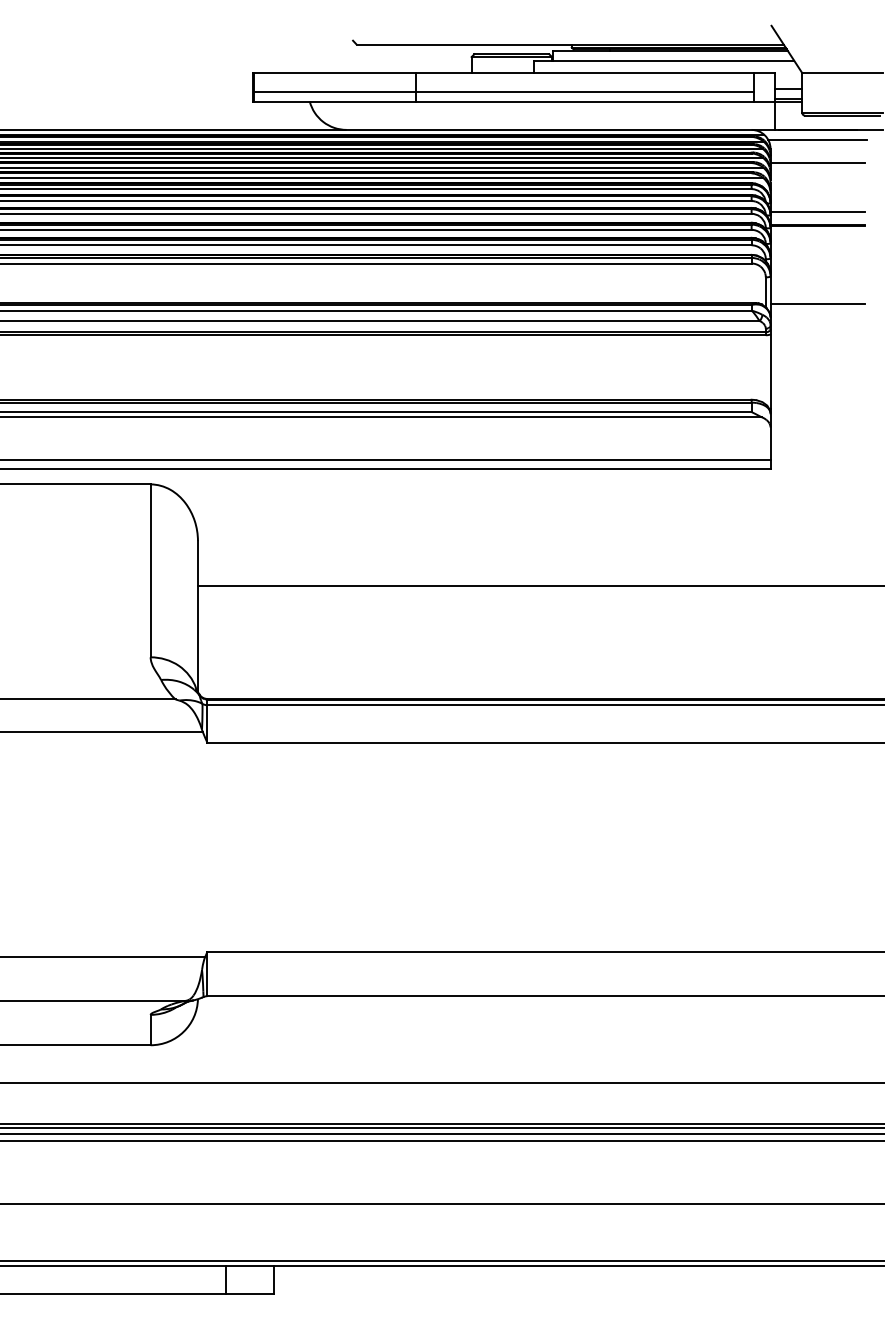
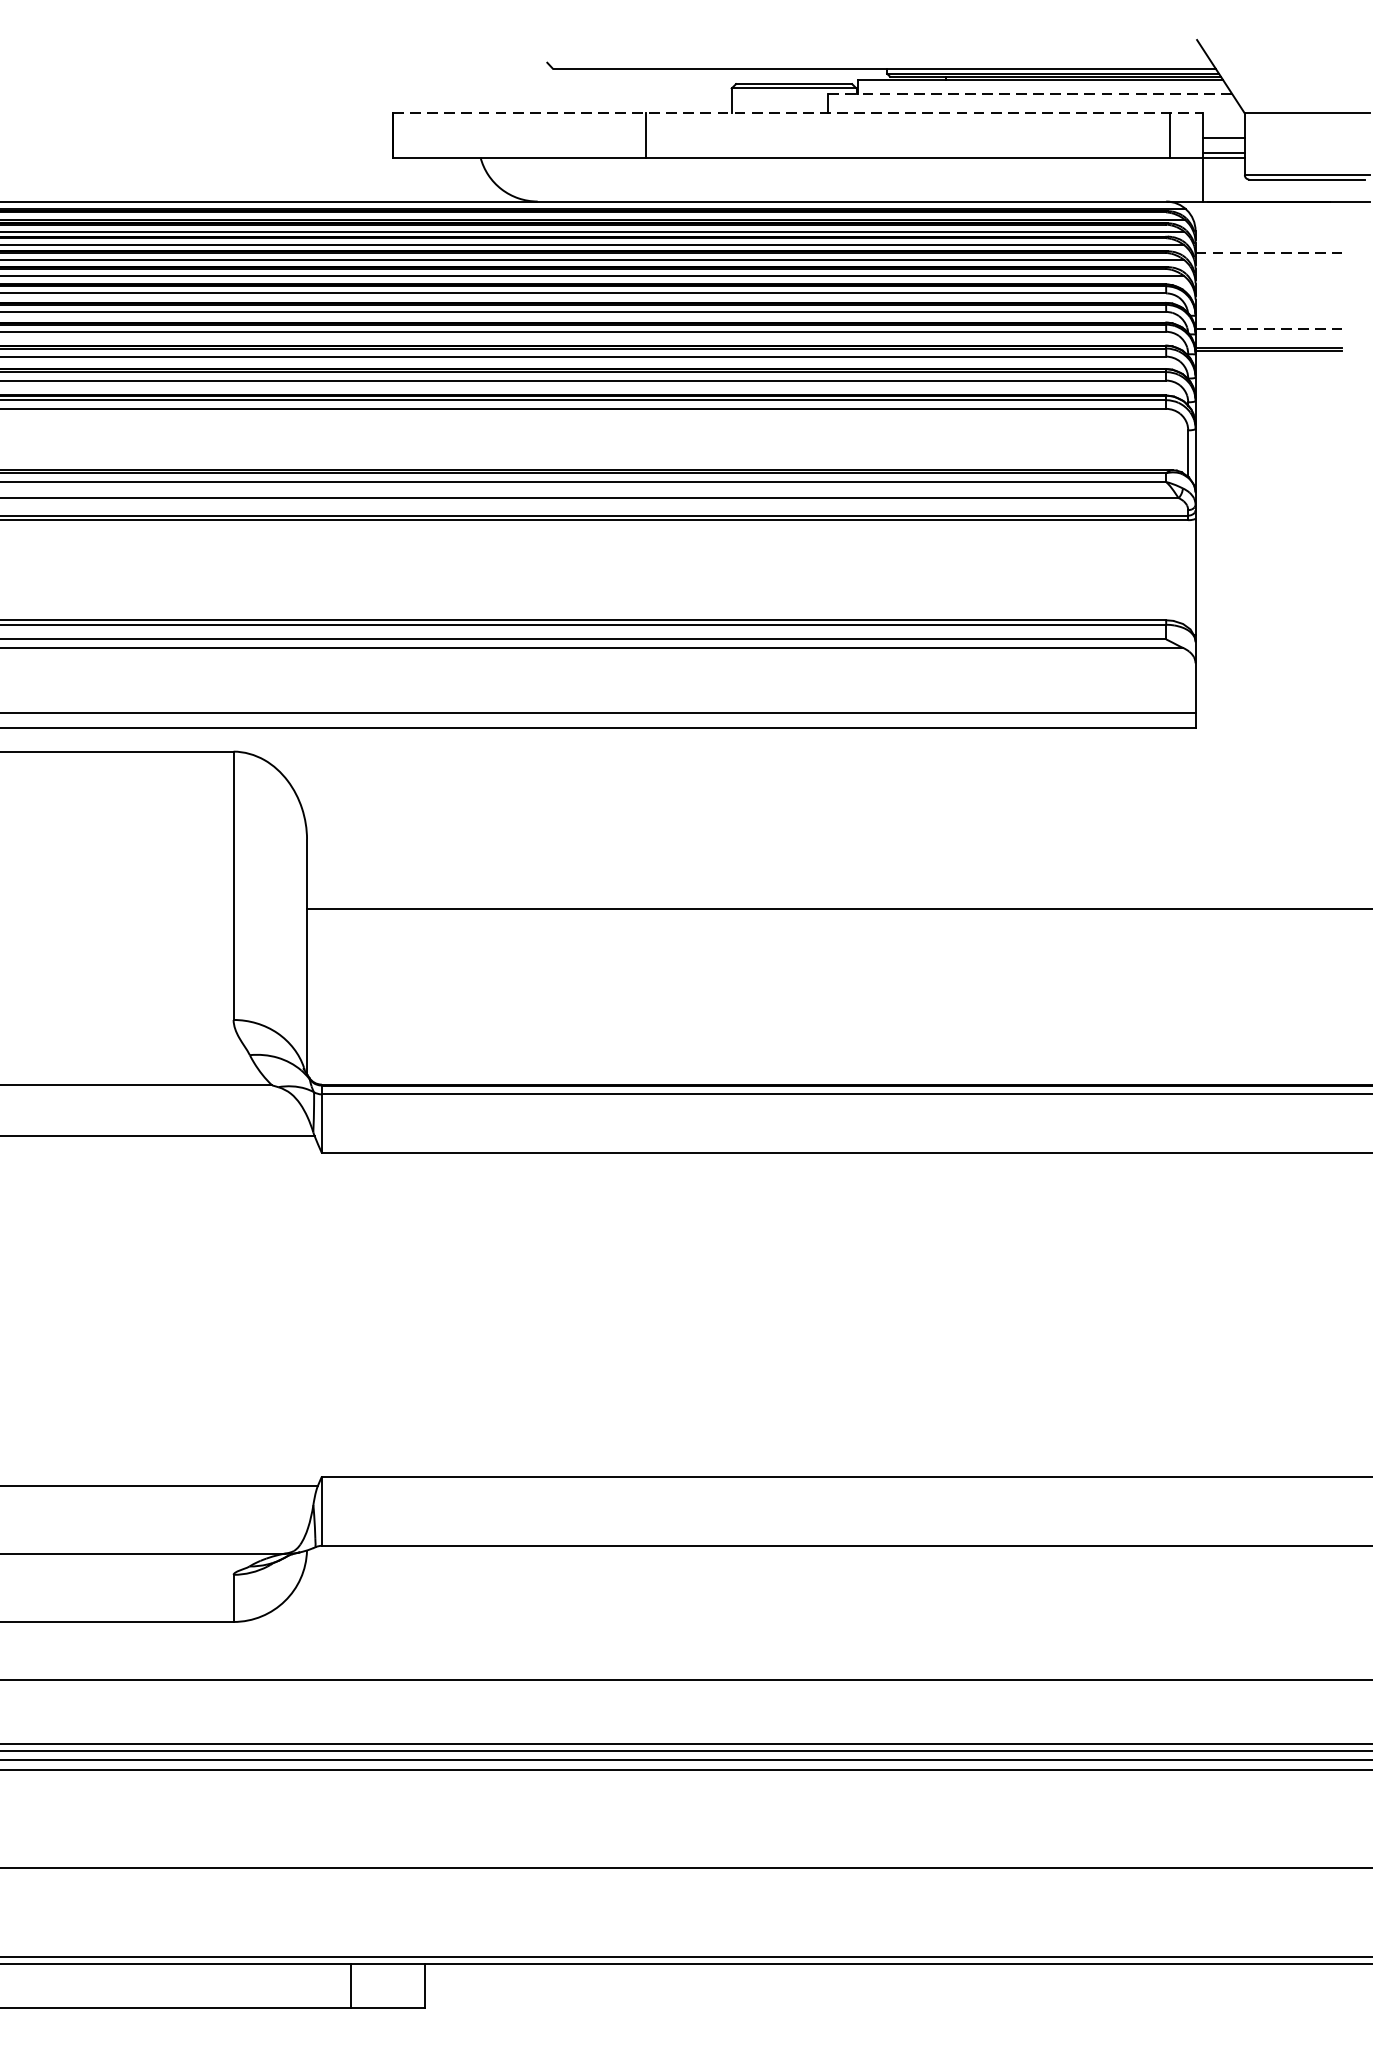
line: (664, 60) -> (1030, 93), solid -> dashed
line: (514, 73) -> (798, 114), solid -> dashed
line: (503, 92) -> (781, 143), removed
line: (817, 140) -> (1268, 217), removed
line: (818, 163) -> (1269, 253), solid -> dashed
line: (818, 212) -> (1269, 329), solid -> dashed
line: (817, 304) -> (1268, 472), removed

